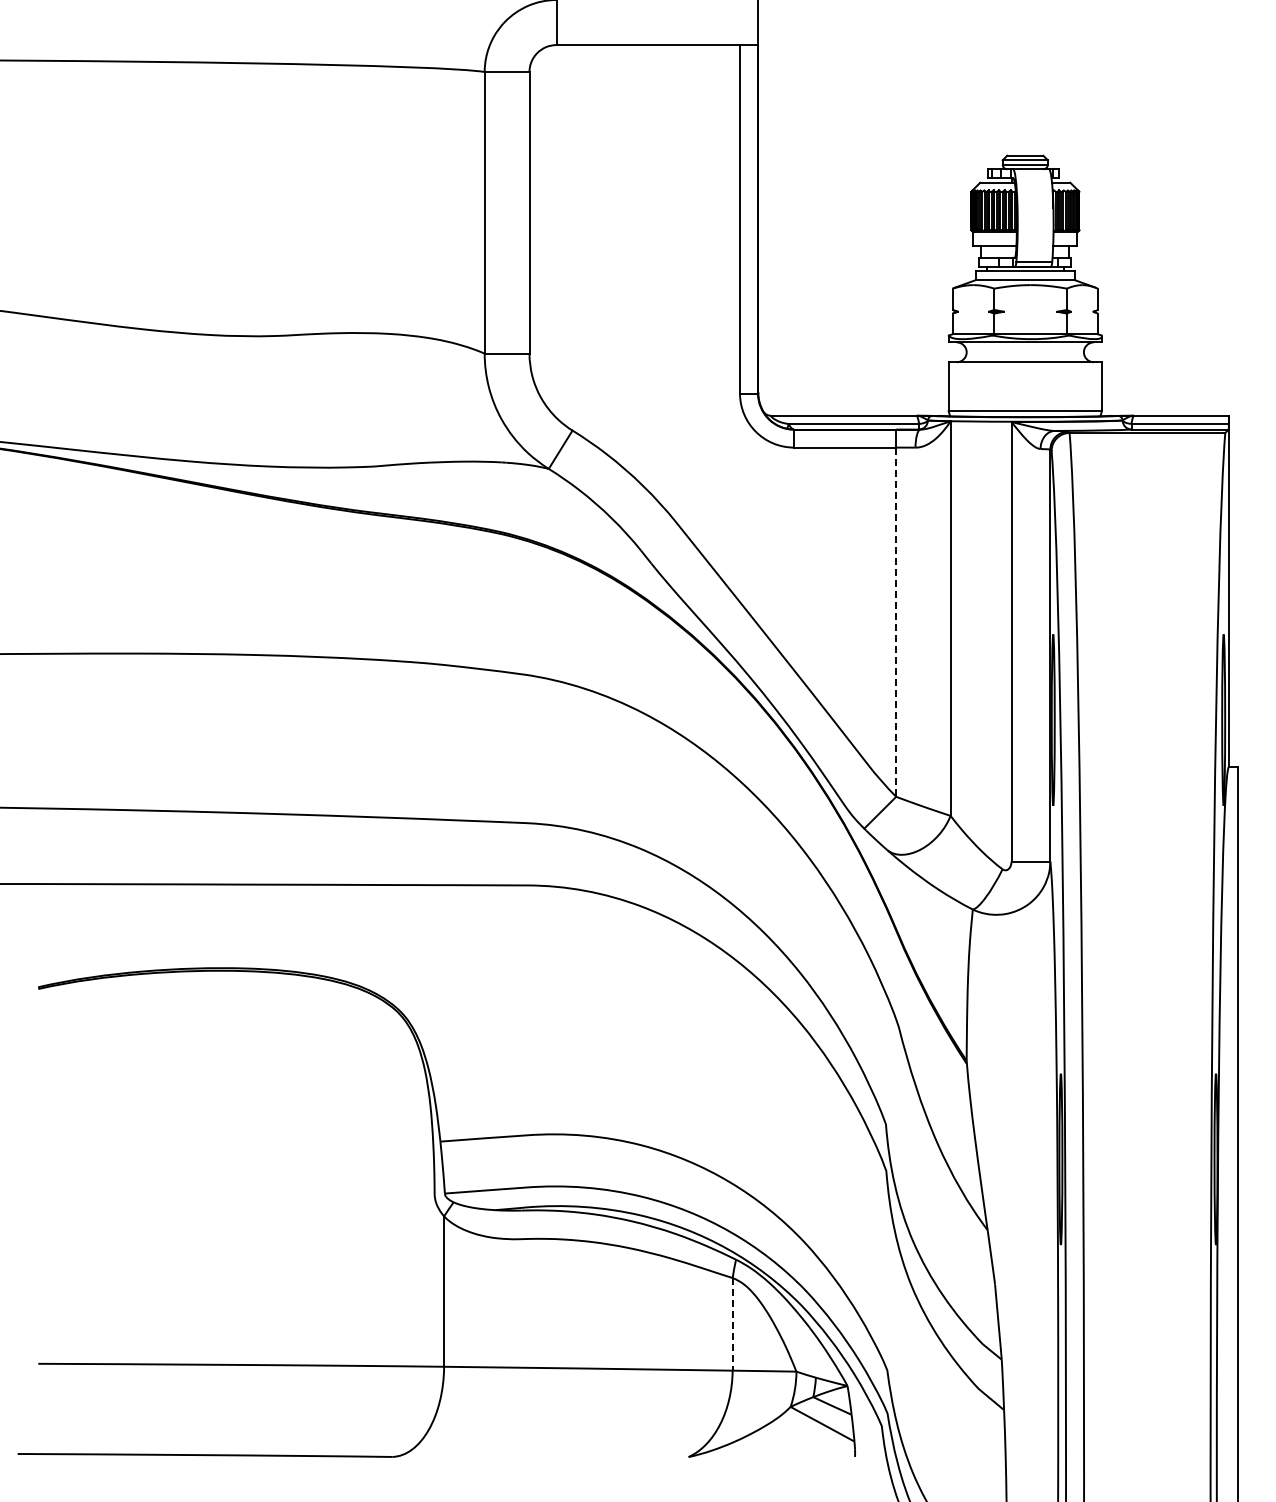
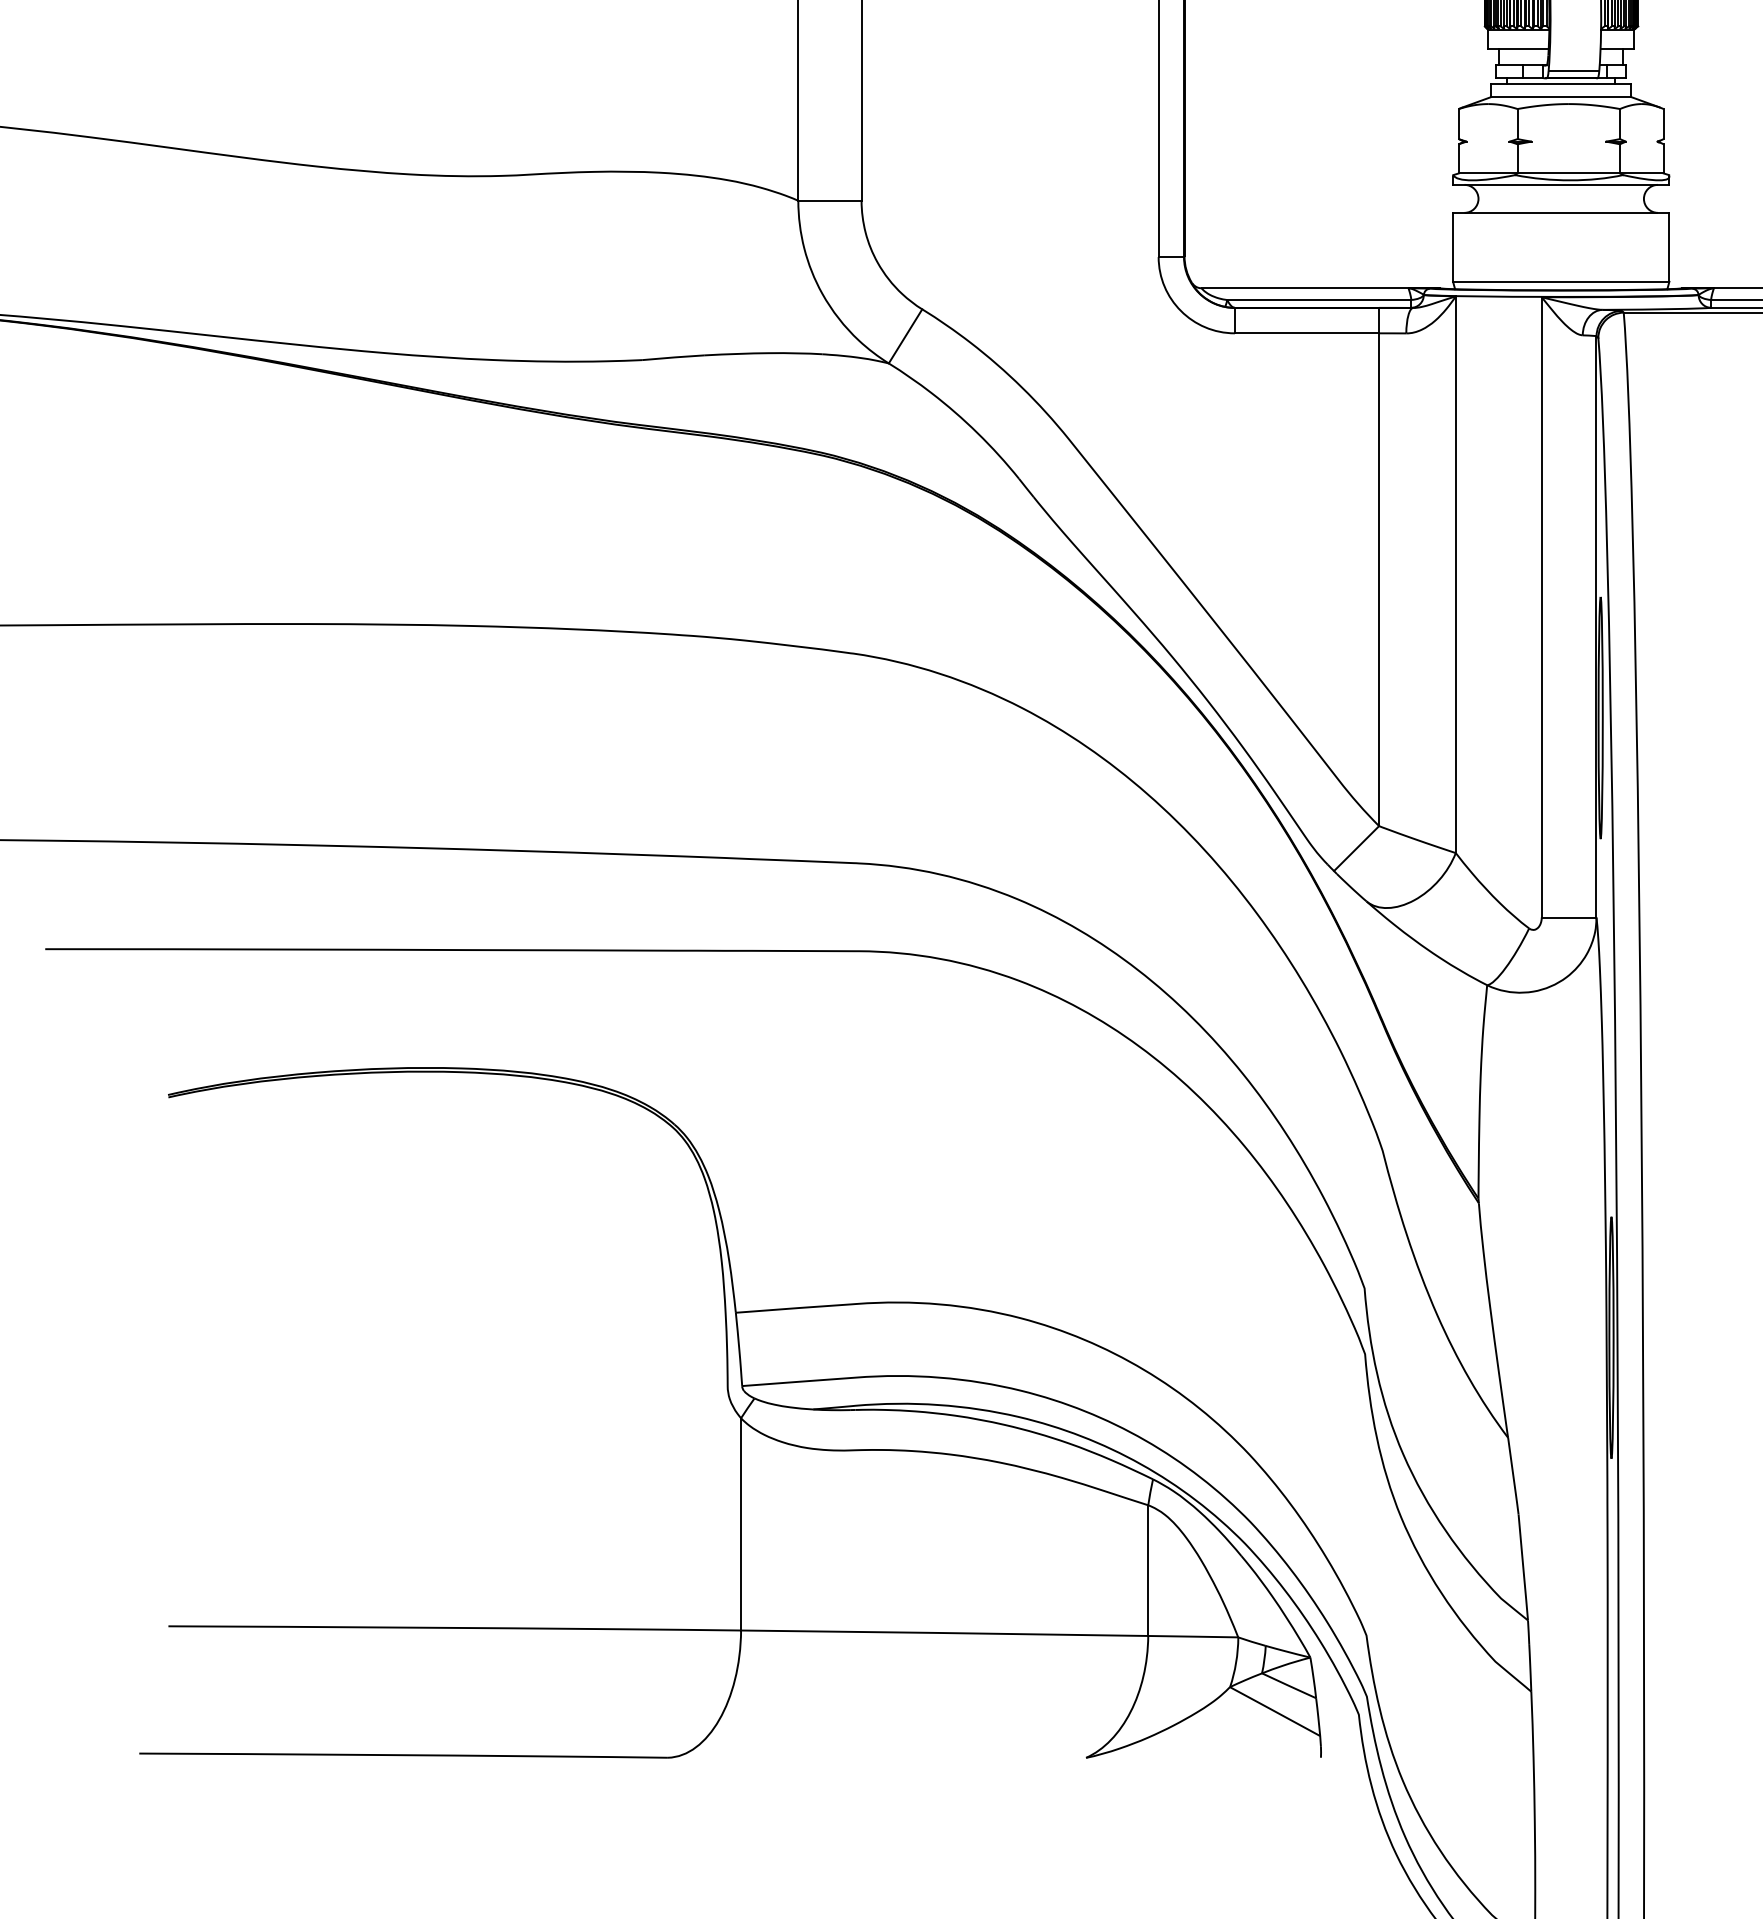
line: (896, 622) -> (1379, 580), dashed -> solid
line: (732, 1324) -> (1148, 1570), dashed -> solid

